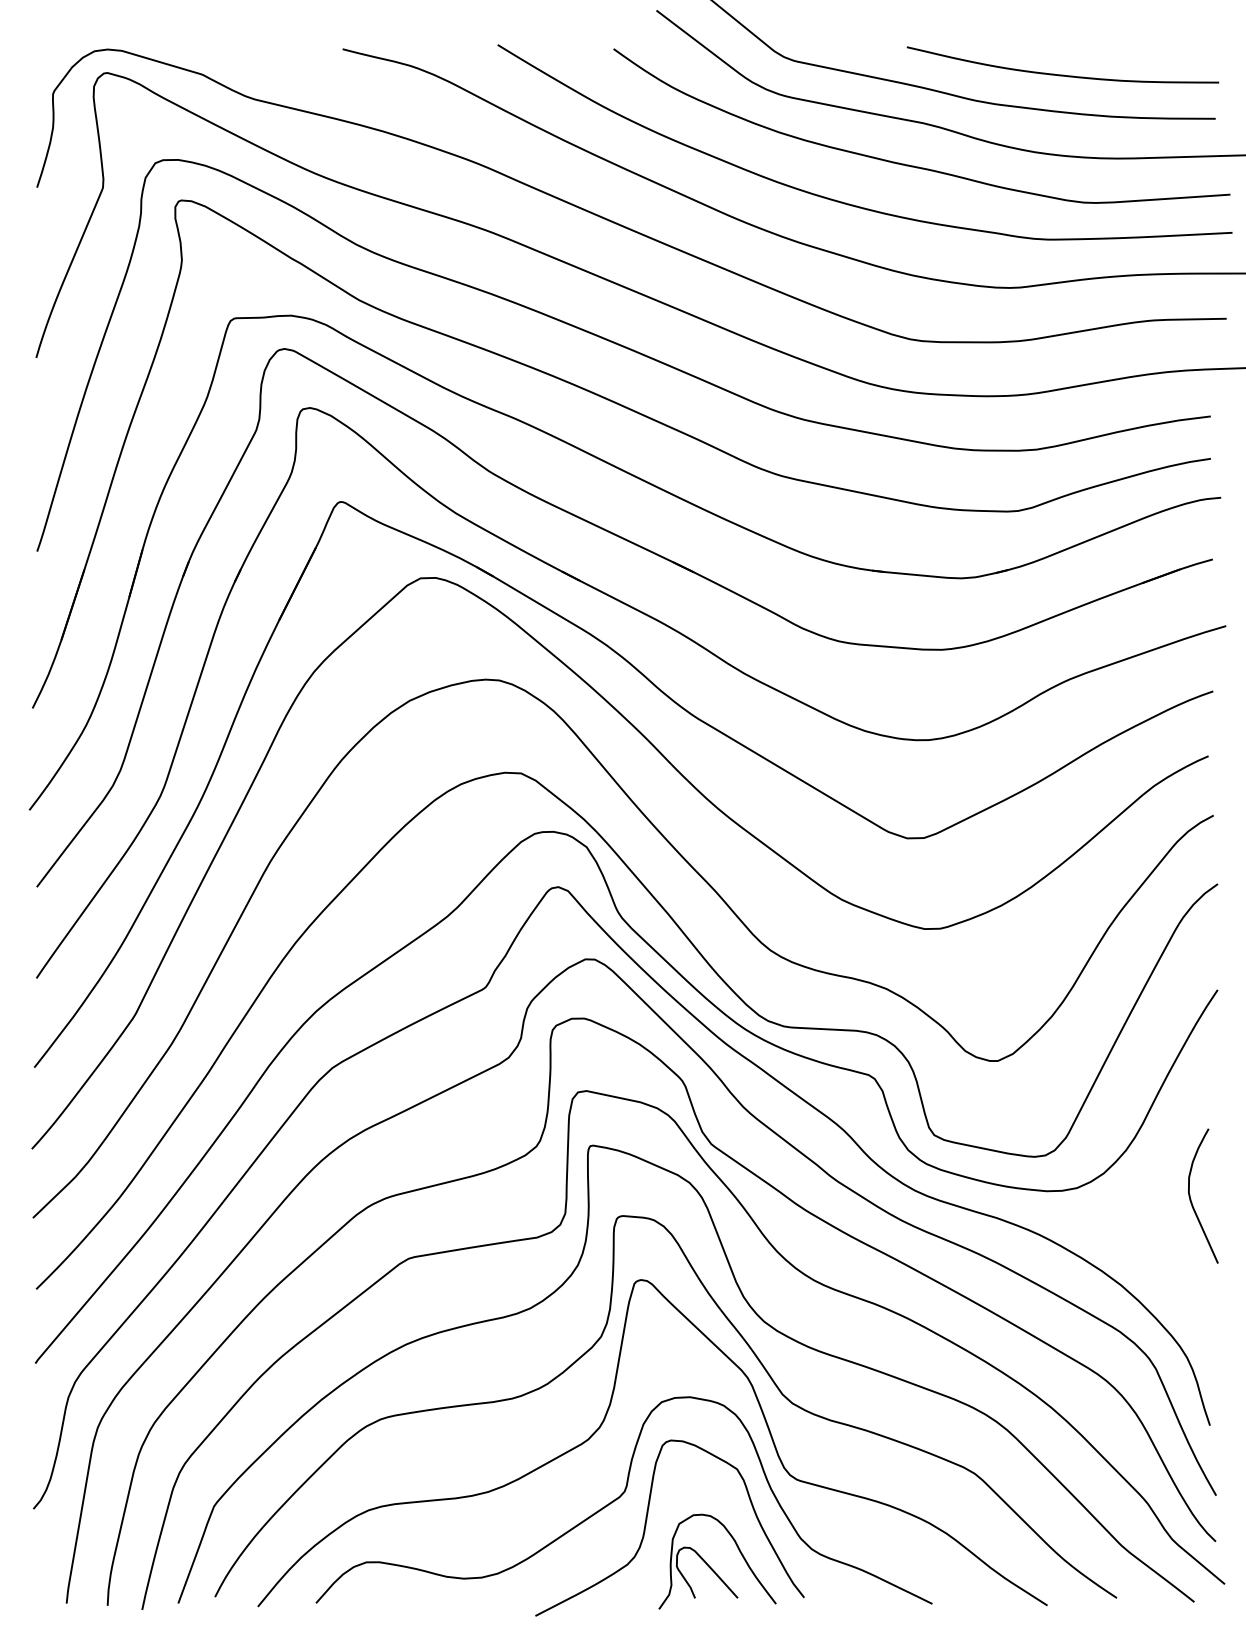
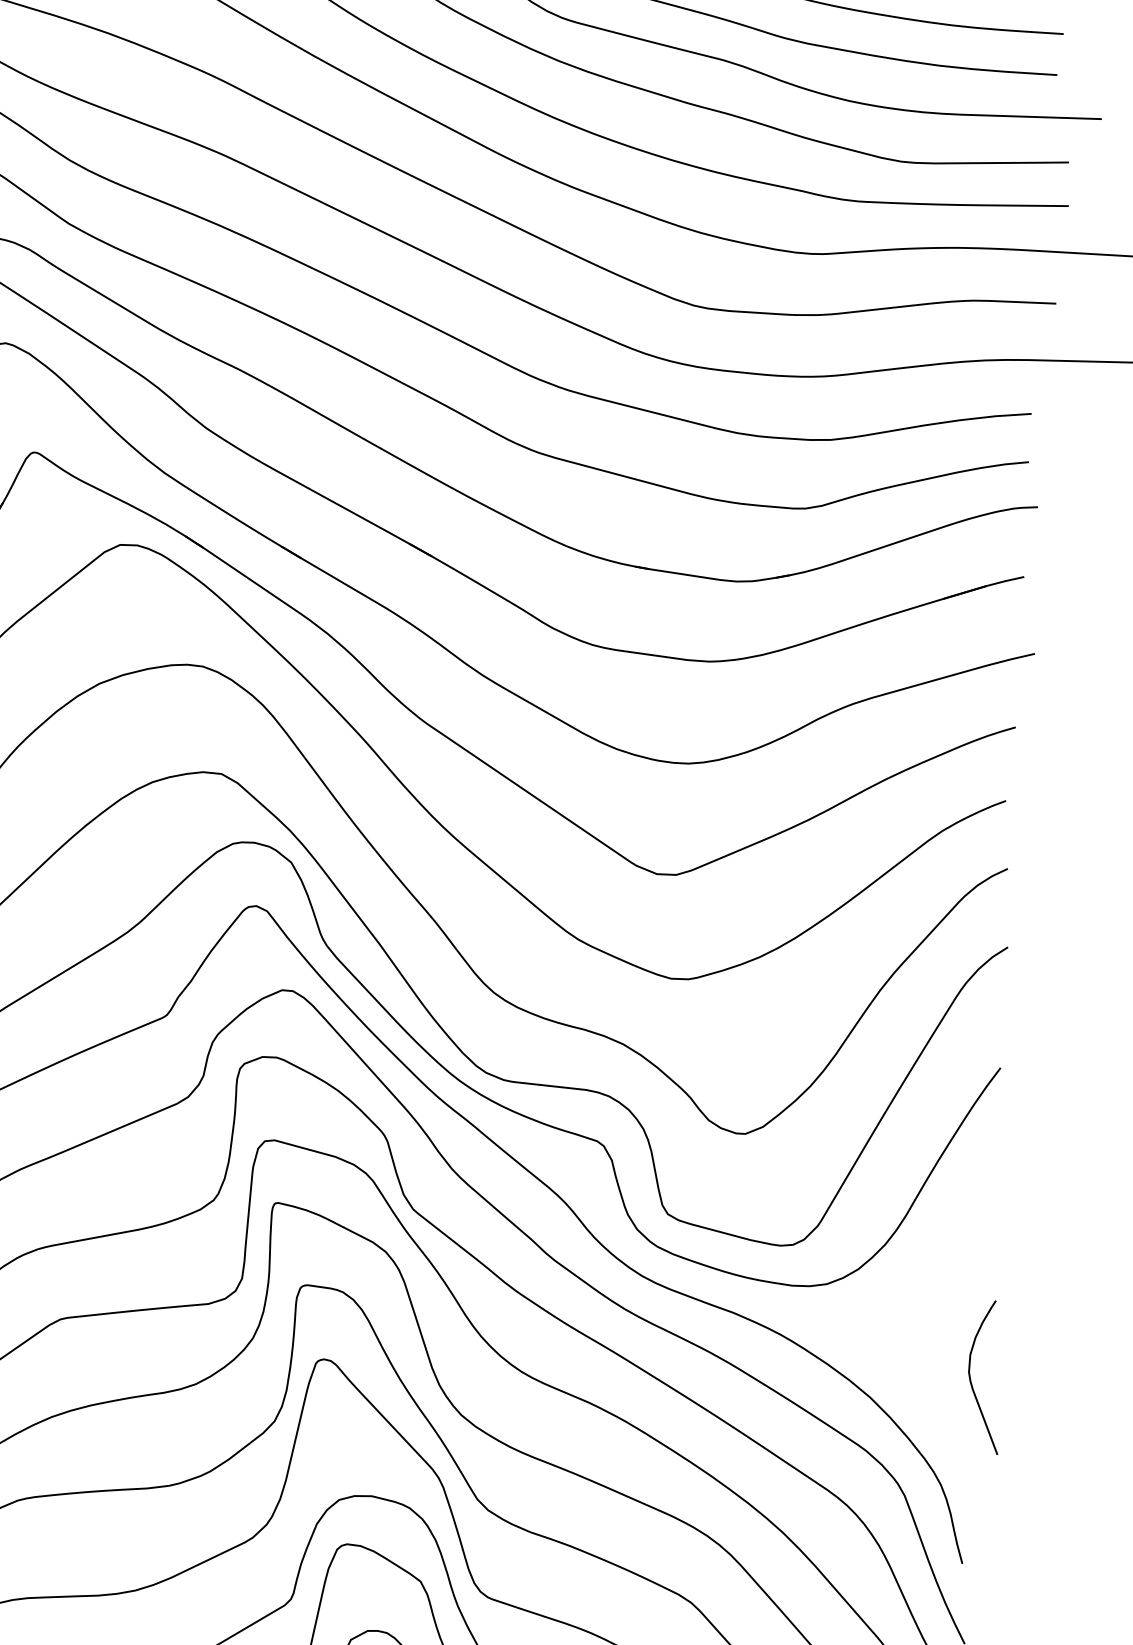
curve: (1191, 1199) -> (971, 1380), moved

